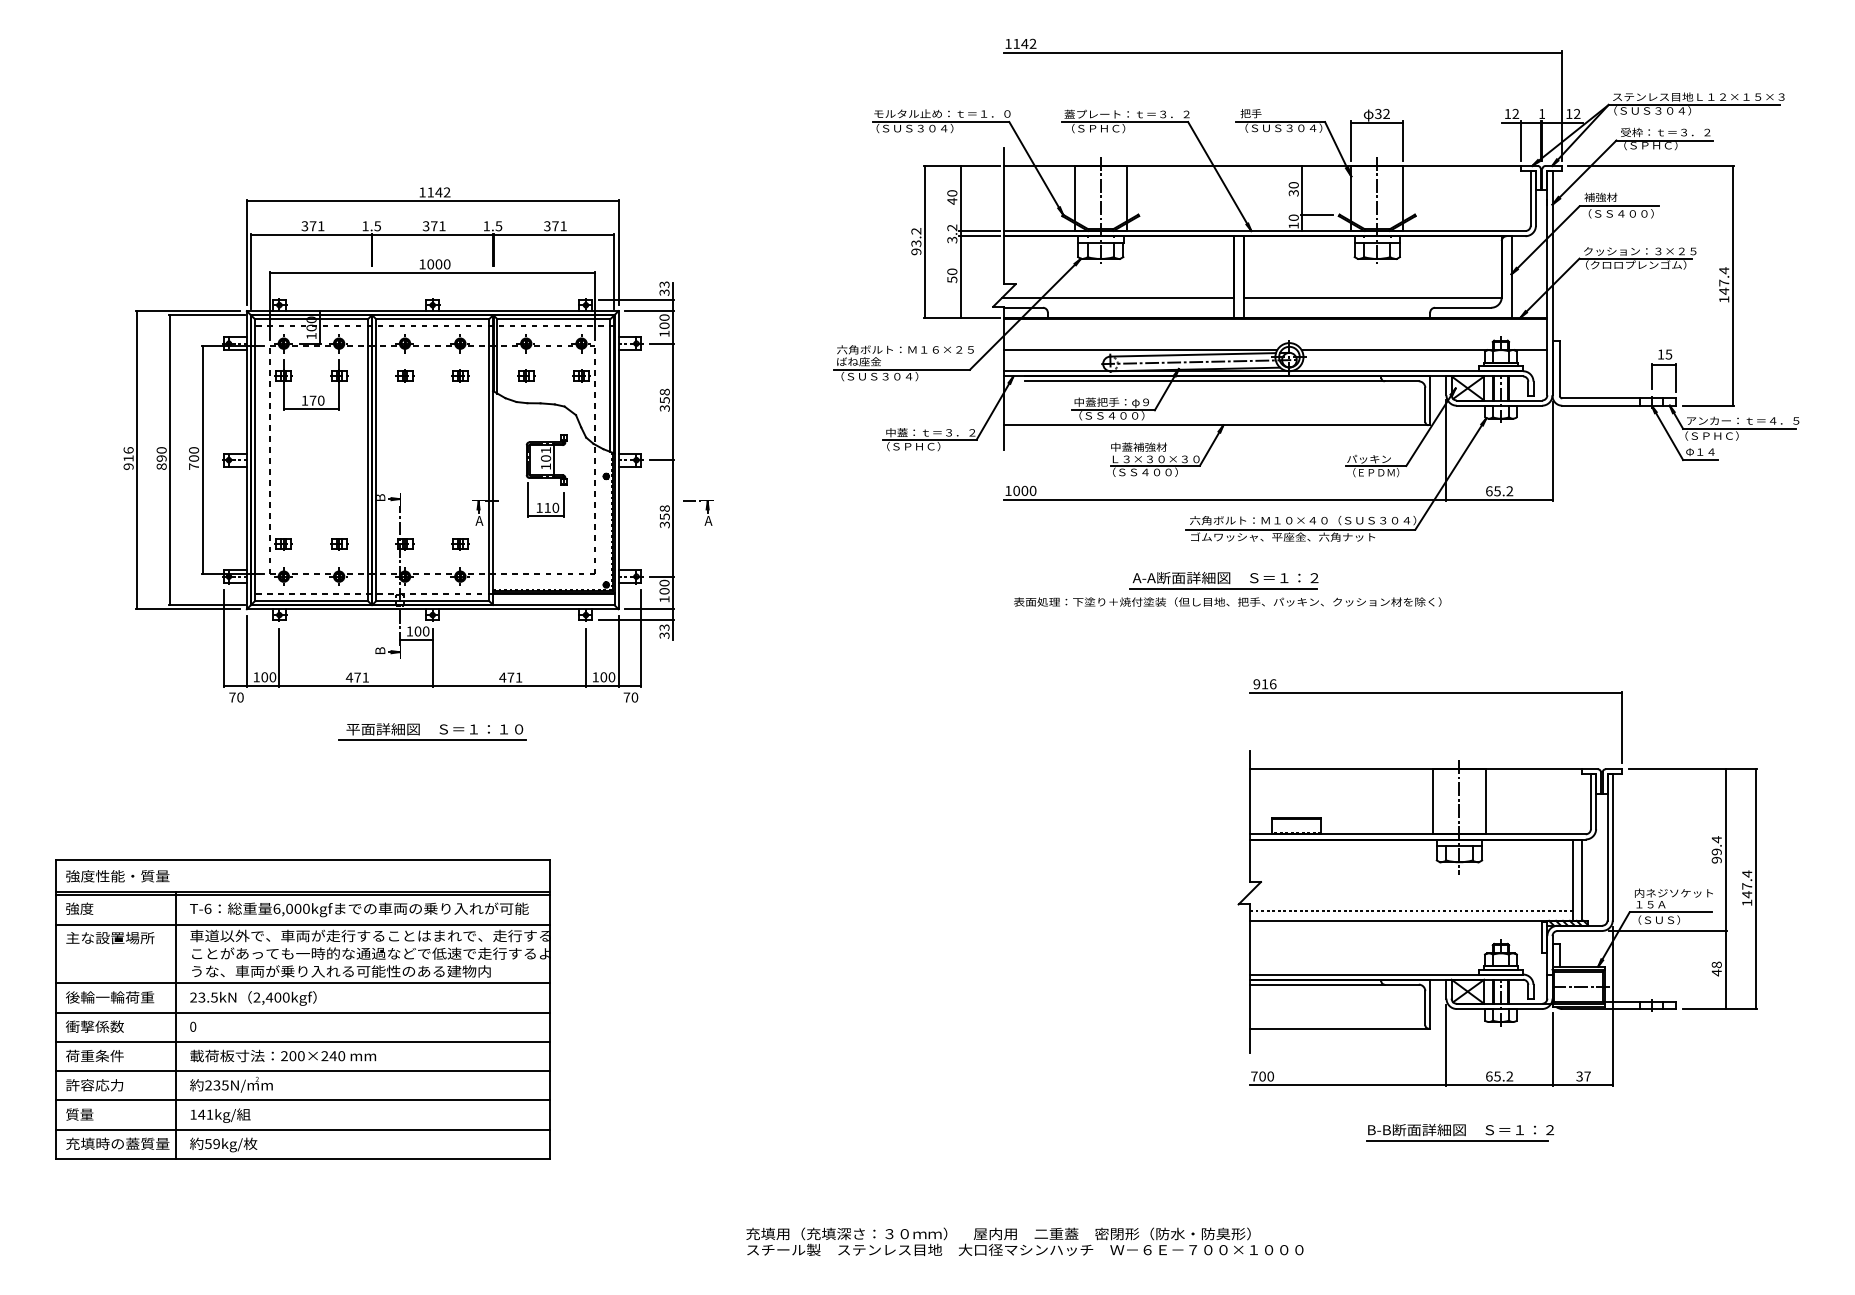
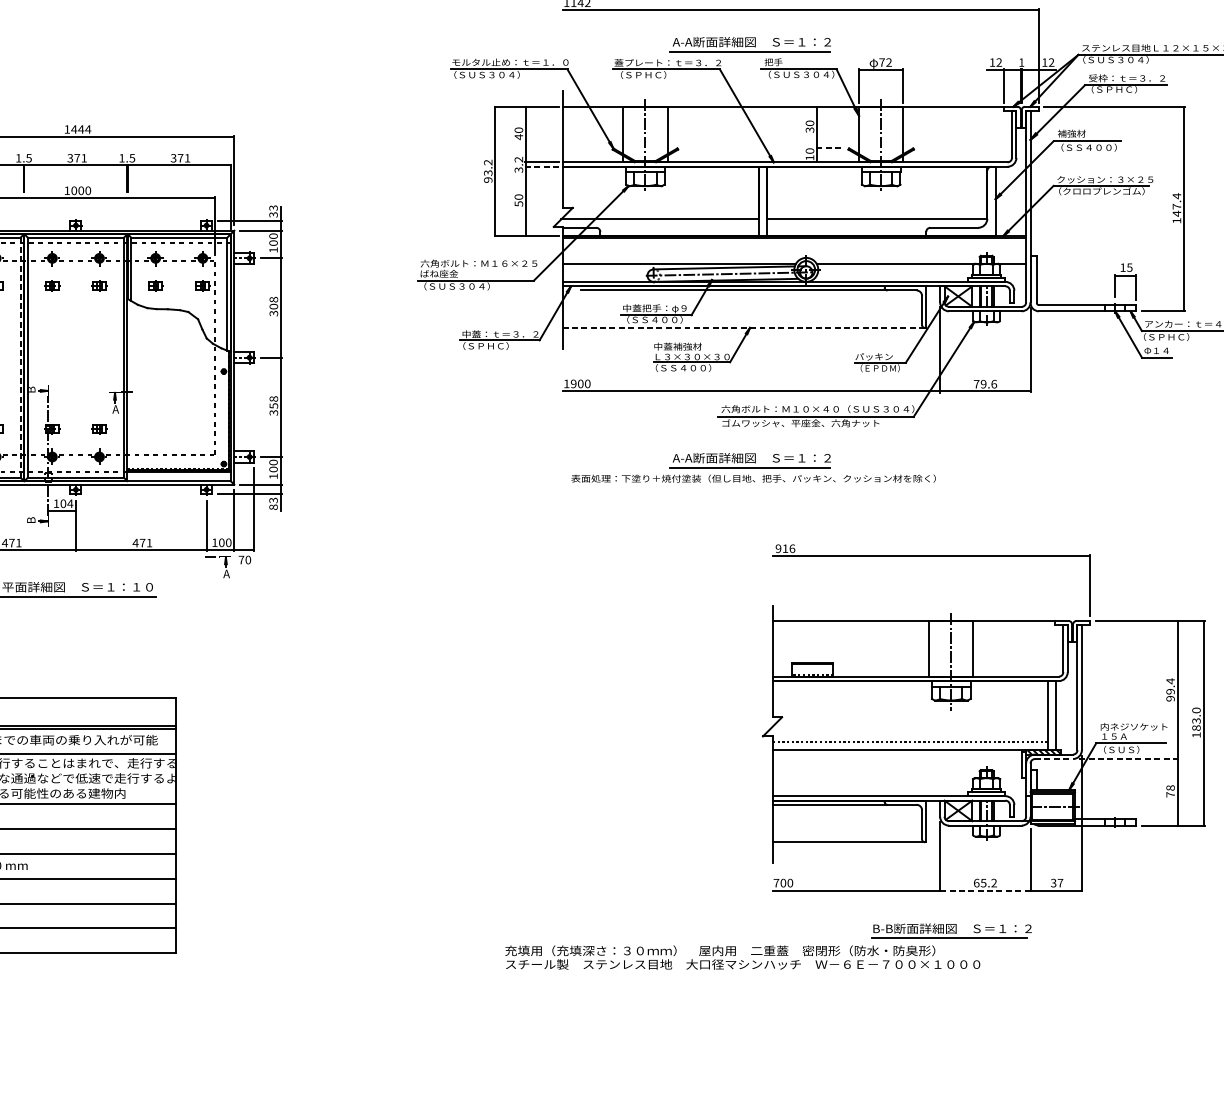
part: (1223, 92) -> (750, 44), added
text: (1378, 113) -> (882, 62), 32 -> 72
text: (438, 192) -> (80, 129), 1142 -> 1444
line: (1317, 214) -> (830, 148), solid -> dashed
line: (978, 236) -> (541, 167), solid -> dashed
text: (664, 400) -> (273, 306), 358 -> 308
line: (1215, 425) -> (743, 328), solid -> dashed
line: (367, 460) -> (20, 357), solid -> dashed
part: (546, 475) -> (172, 370), removed
text: (1016, 490) -> (573, 383), 1000 -> 1900
text: (1499, 491) -> (985, 384), 65.2 -> 79.6
part: (705, 510) -> (224, 565), moved
text: (425, 631) -> (69, 503), 100 -> 104
text: (664, 635) -> (273, 507), 33 -> 83
text: (1747, 884) -> (1196, 719), 147.4 -> 183.0
line: (1580, 930) -> (1054, 758), solid -> dashed
line: (1667, 930) -> (1128, 758), solid -> dashed
text: (1716, 972) -> (1170, 794), 48 -> 78
line: (1499, 1085) -> (985, 890), solid -> dashed
text: (1024, 1241) -> (742, 957), moved

